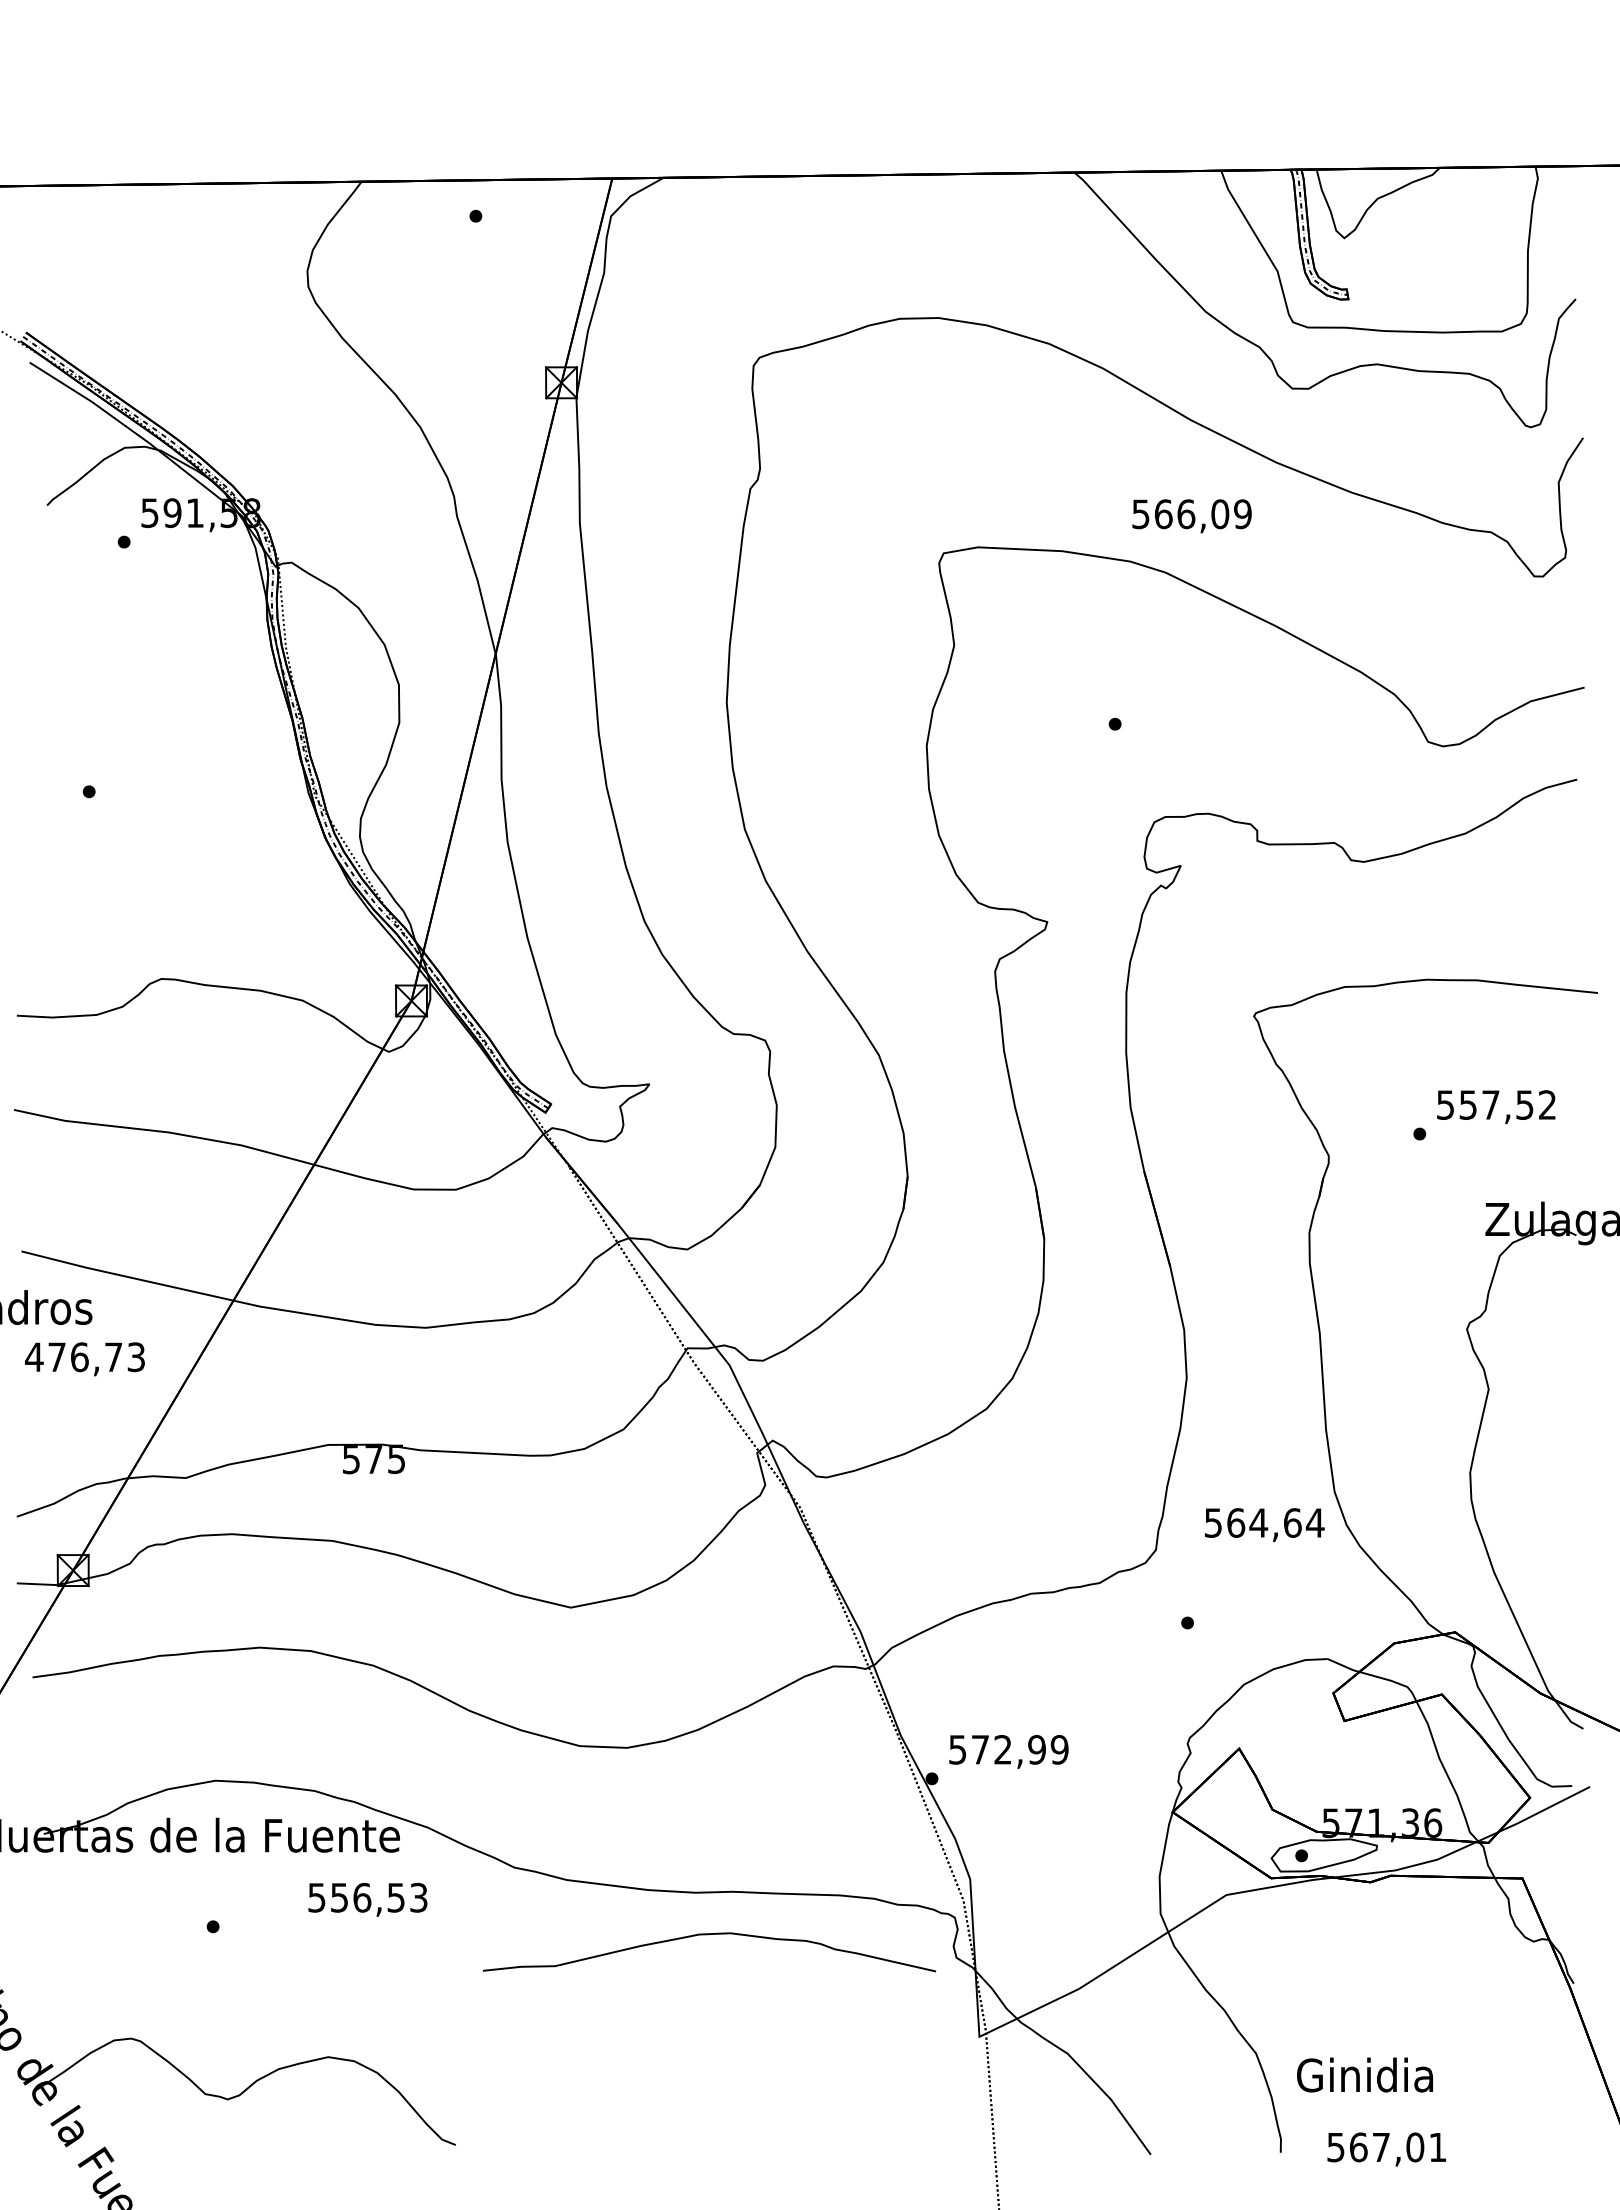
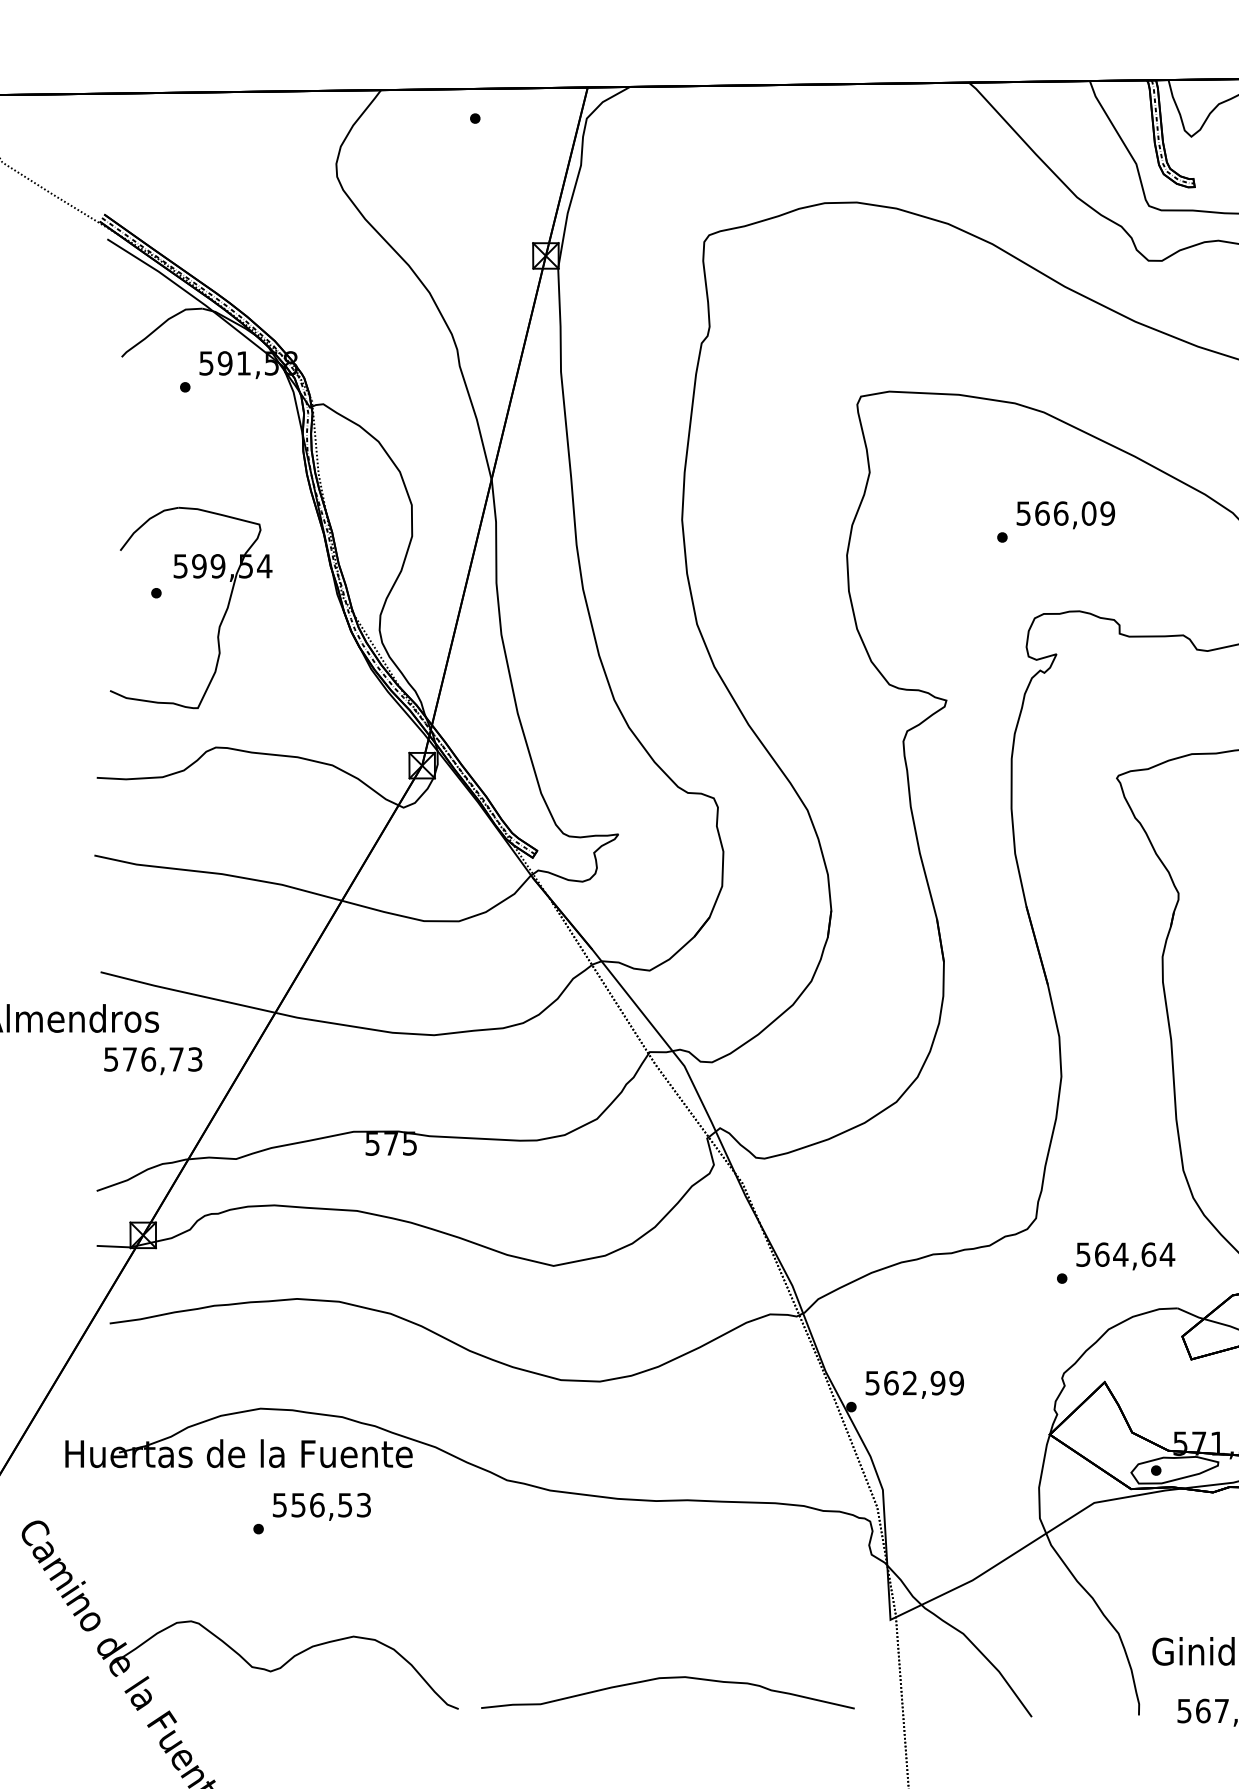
text: (1191, 516) -> (1065, 515), moved
part: (138, 774) -> (197, 578), added
text: (34, 1357) -> (111, 1059), 476,73 -> 576,73
text: (1264, 1524) -> (1125, 1255), moved
text: (980, 1749) -> (891, 1382), 572,99 -> 562,99
text: (367, 1899) -> (321, 1506), moved
curve: (708, 1935) -> (667, 1678), moved

